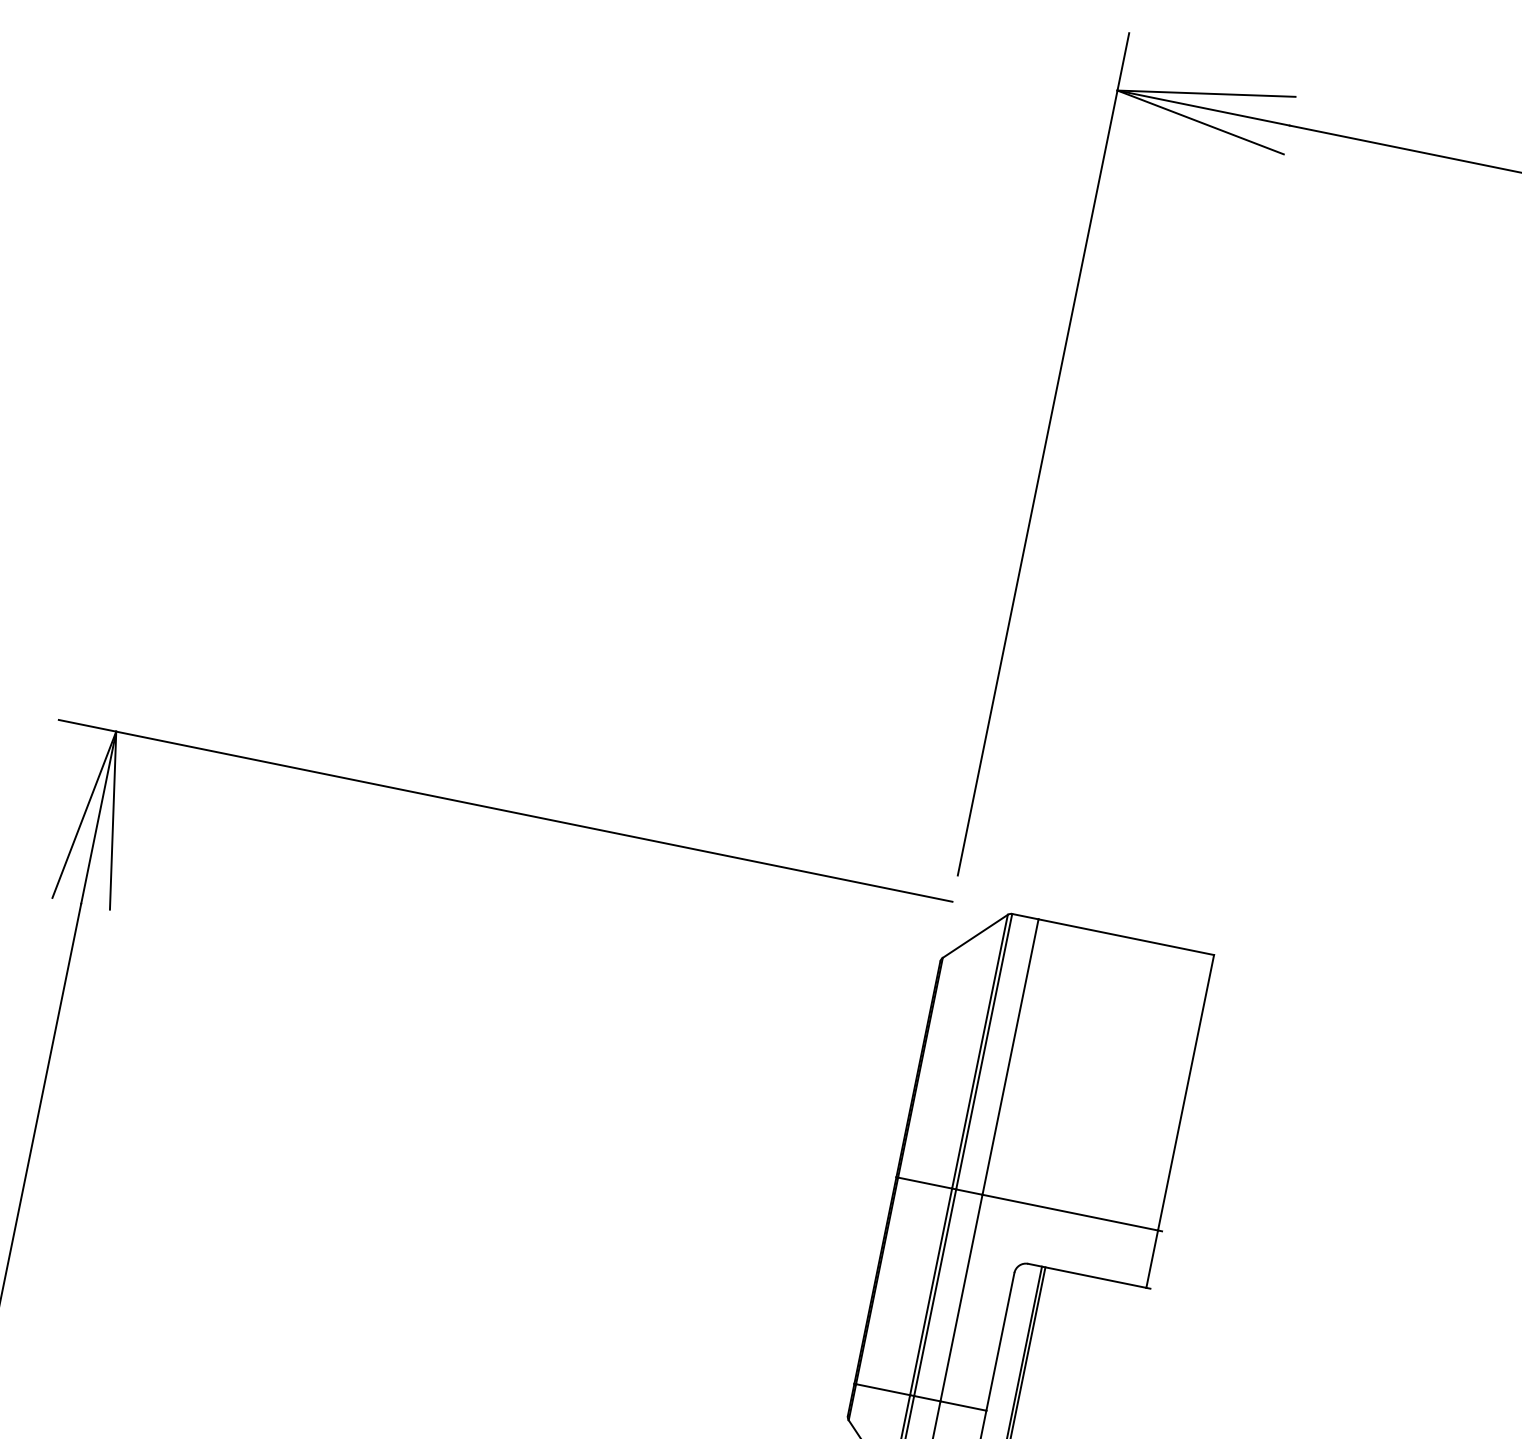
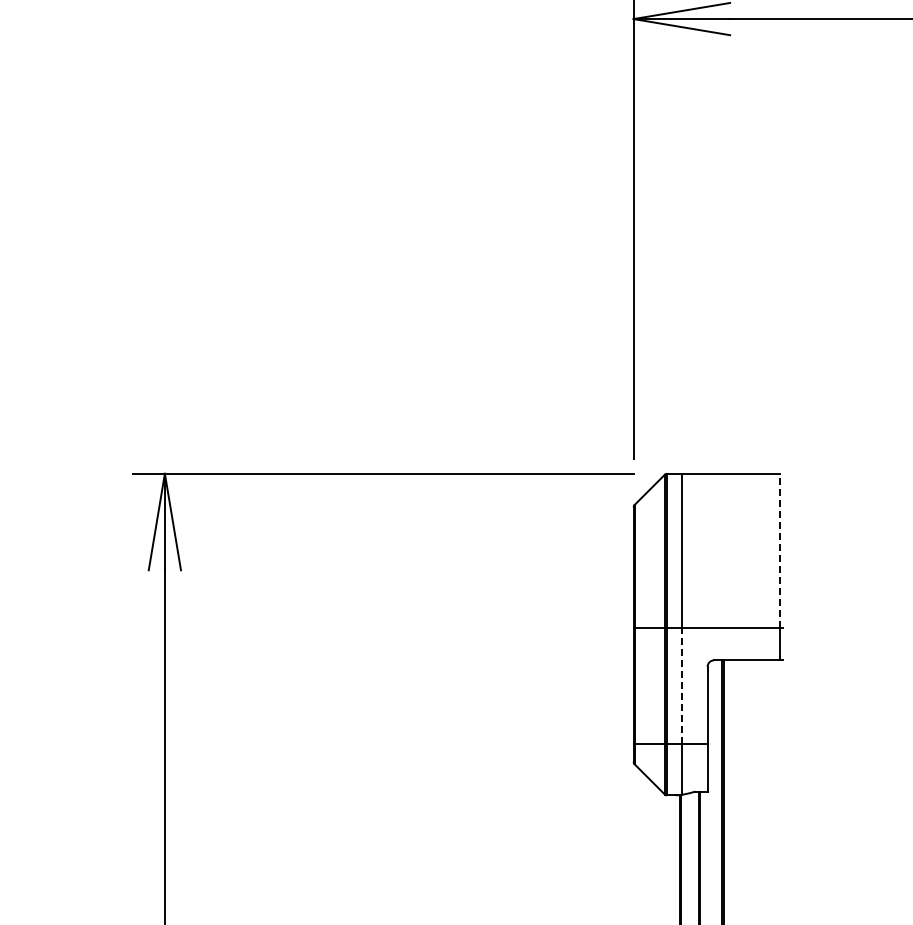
line: (1186, 1091) -> (780, 550), solid -> dashed
line: (960, 1298) -> (681, 686), solid -> dashed

